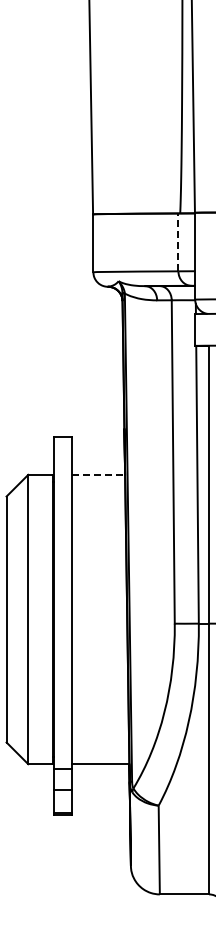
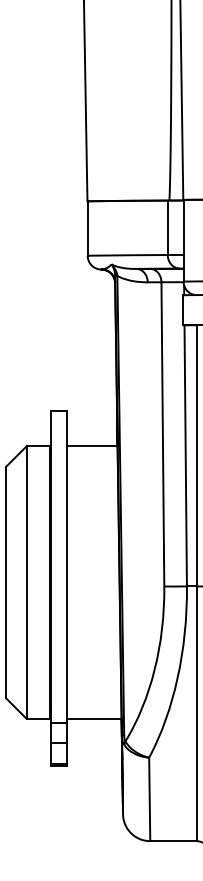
line: (178, 242) -> (167, 227), dashed -> solid
line: (98, 474) -> (92, 446), dashed -> solid

